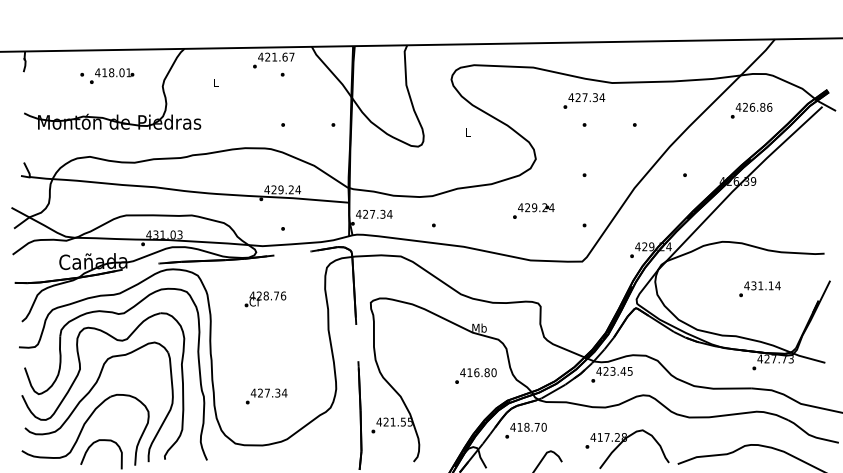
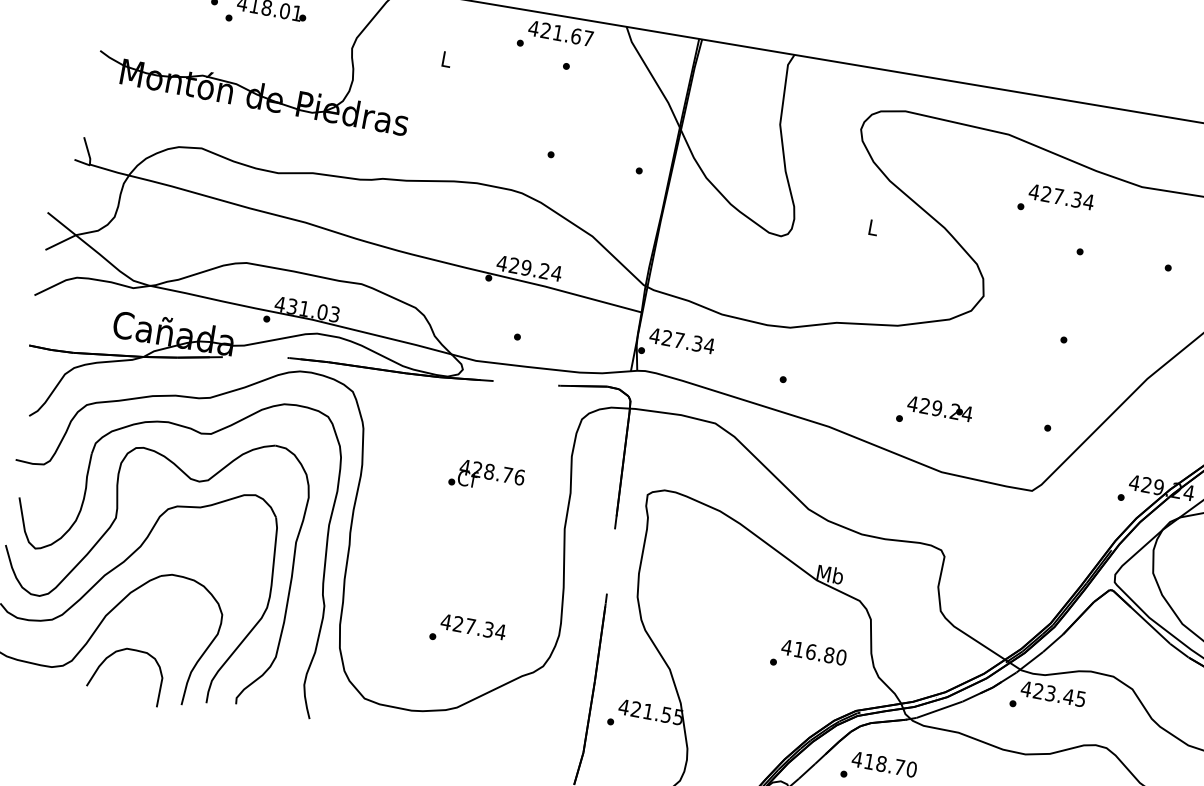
text: (584, 100) -> (1056, 201), moved
text: (533, 210) -> (934, 412), moved
text: (265, 299) -> (486, 477), moved
text: (266, 396) -> (467, 632), moved

